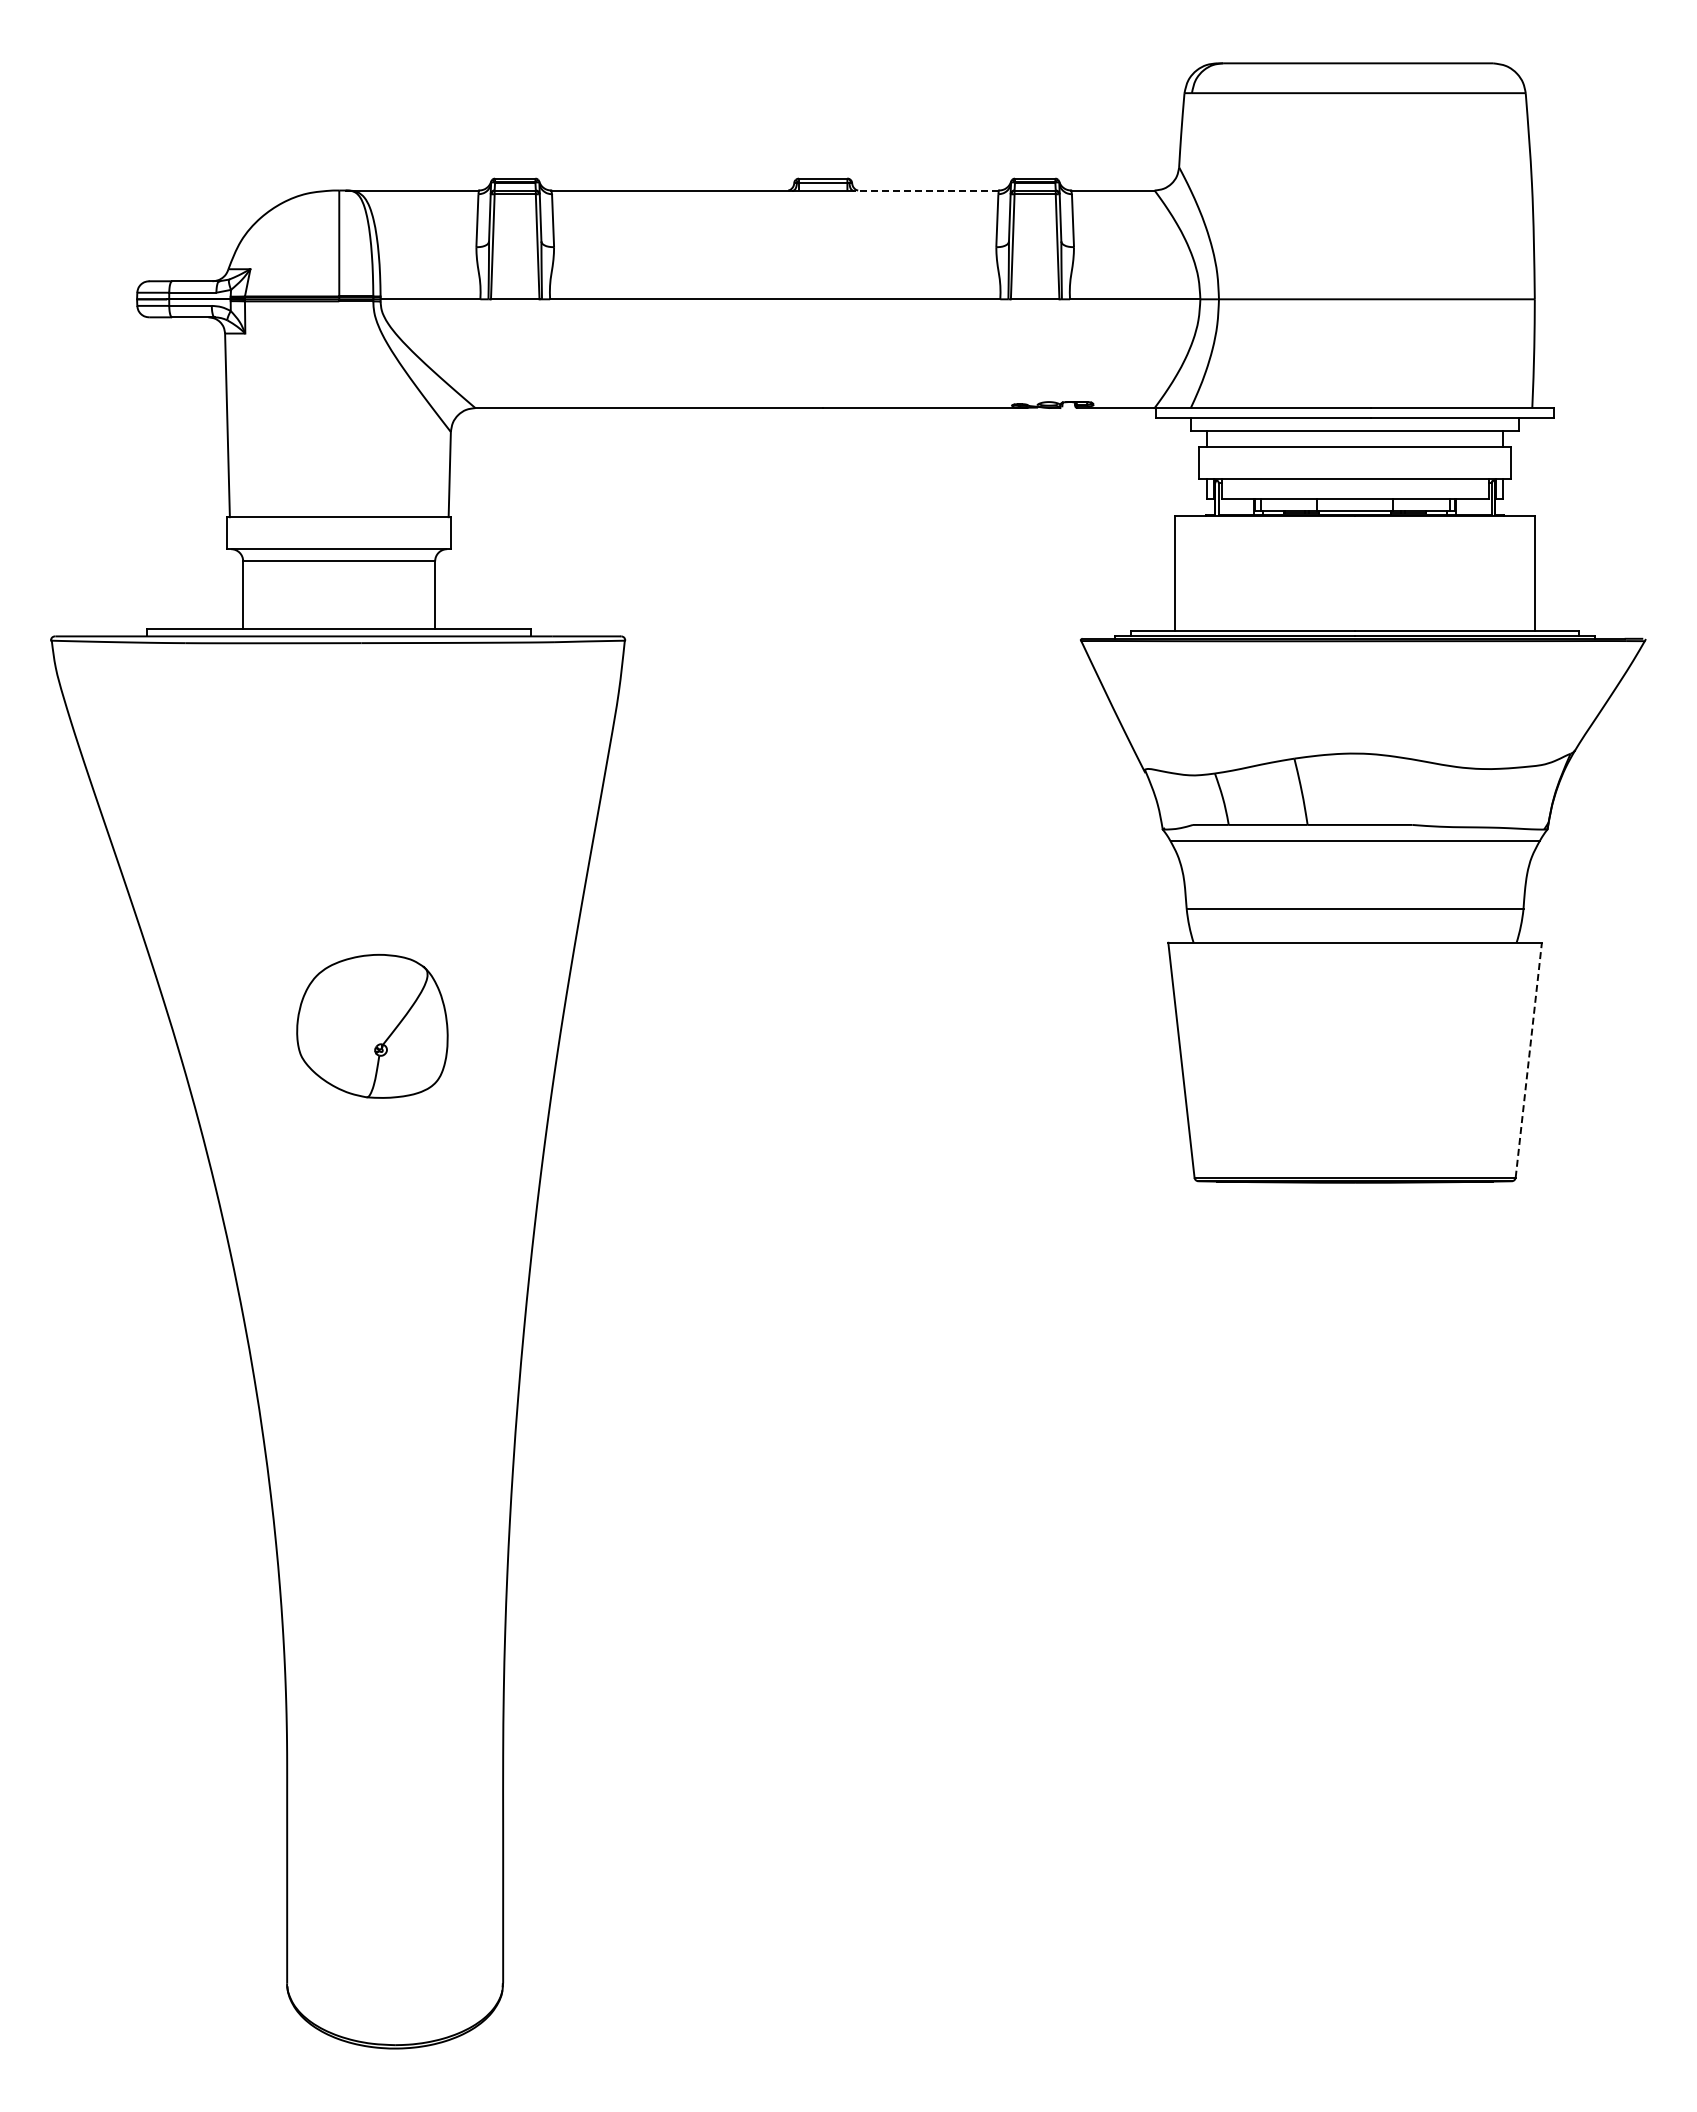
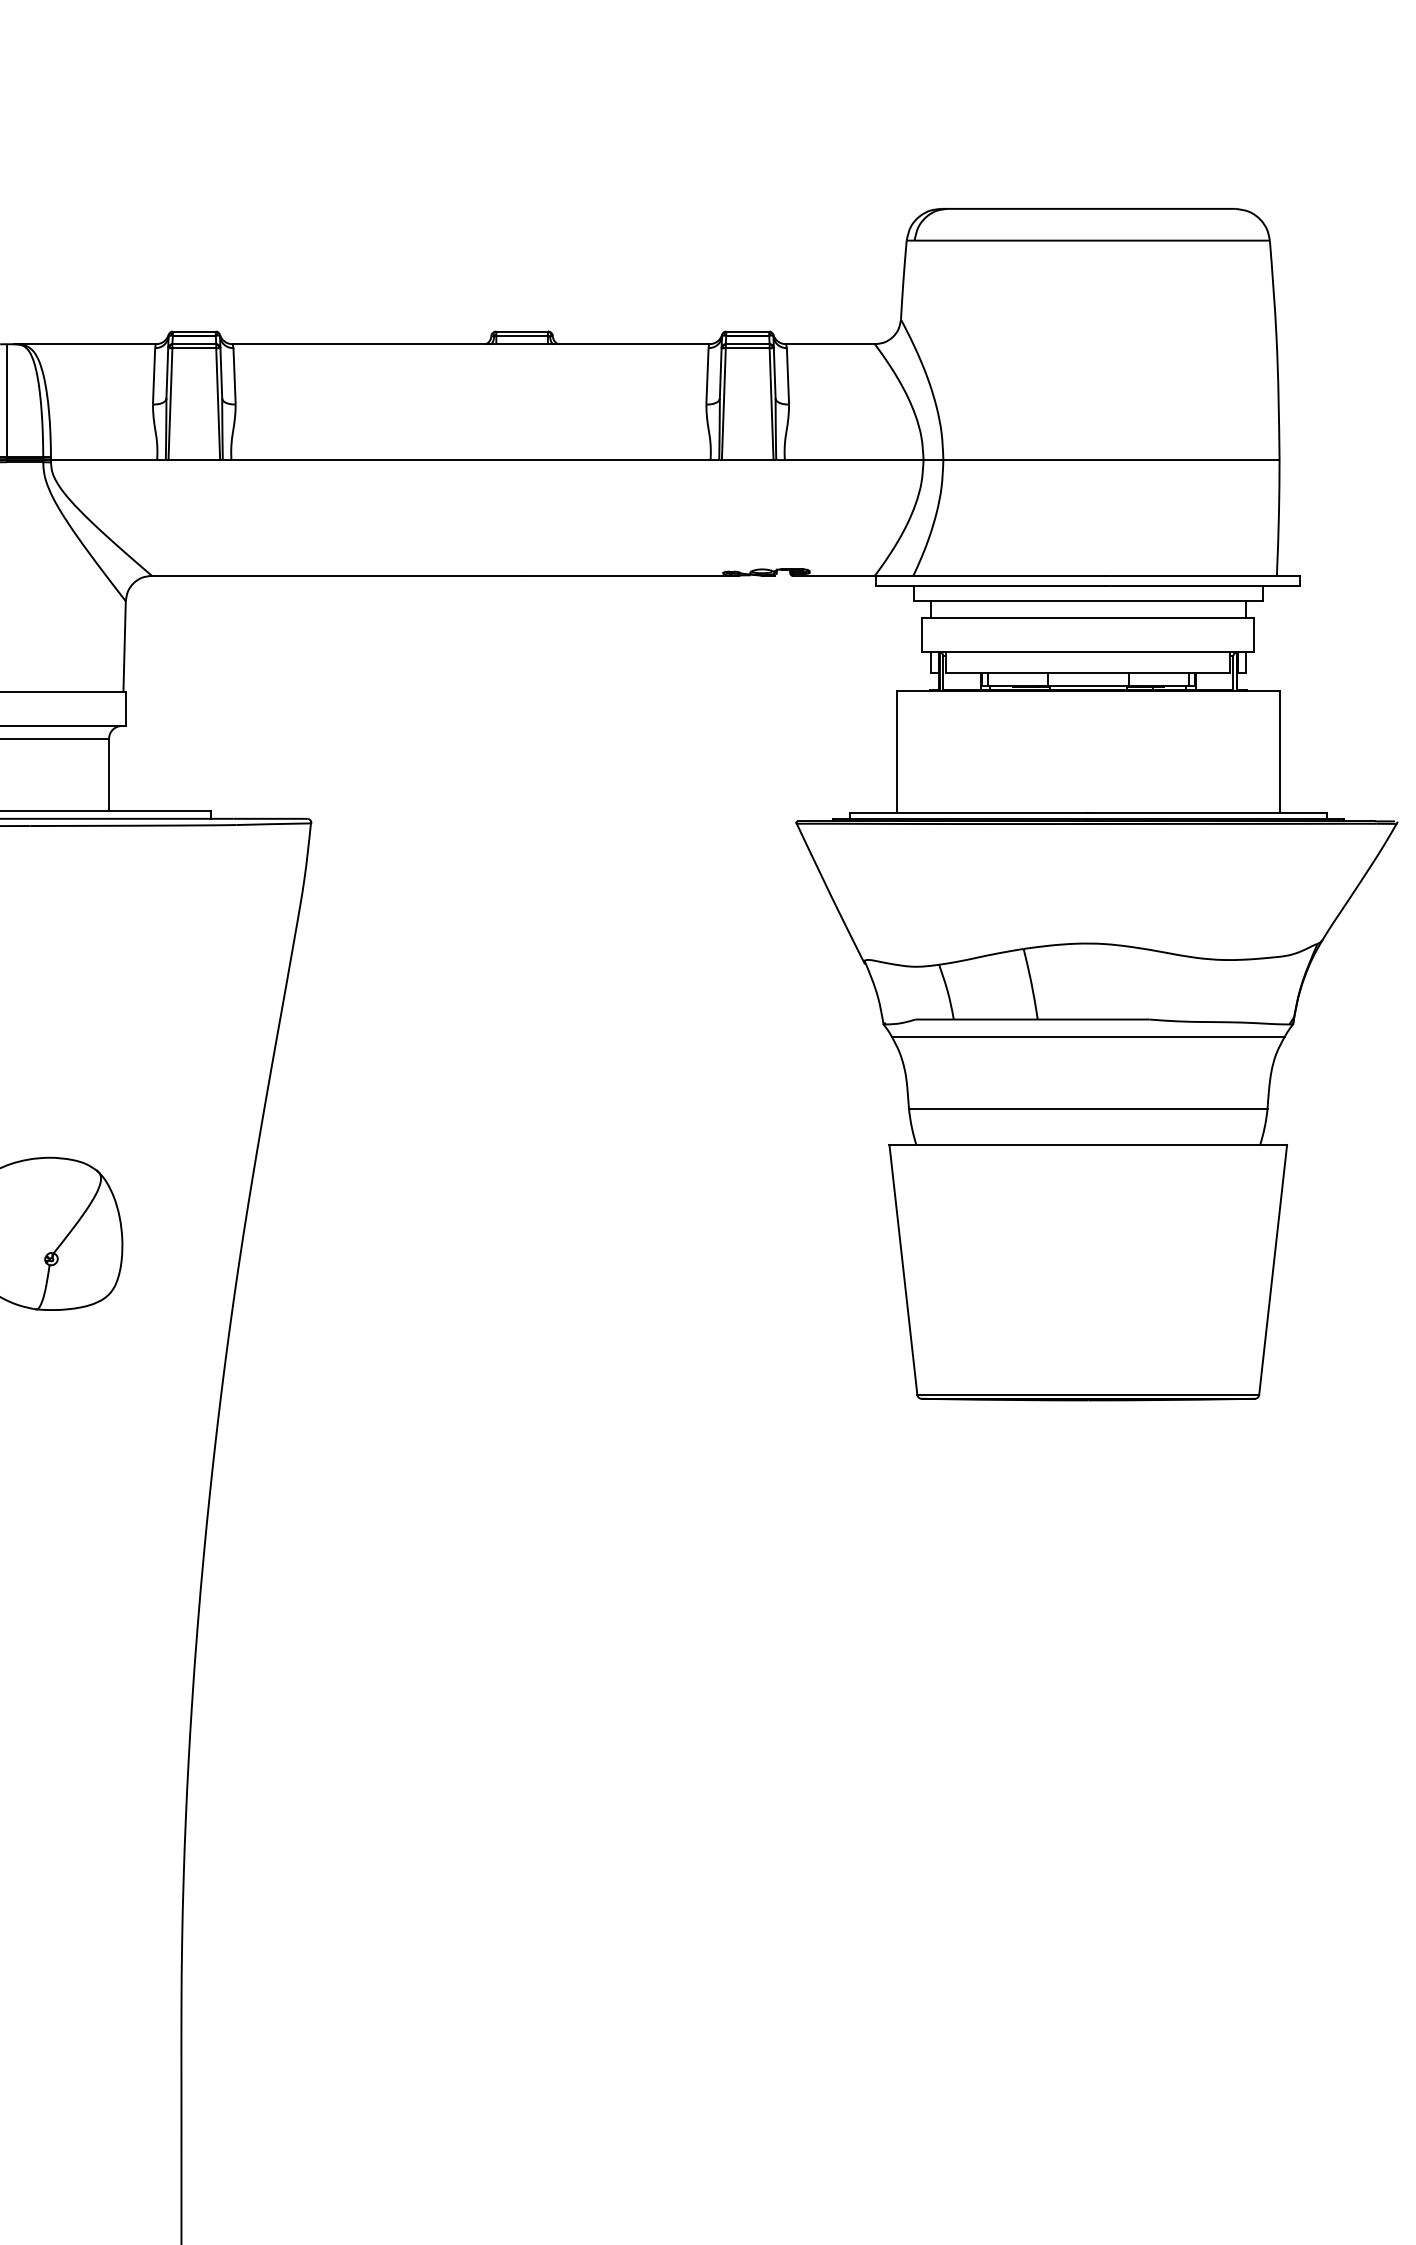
line: (926, 190) -> (632, 344), dashed -> solid
line: (1528, 1059) -> (1272, 1269), dashed -> solid

